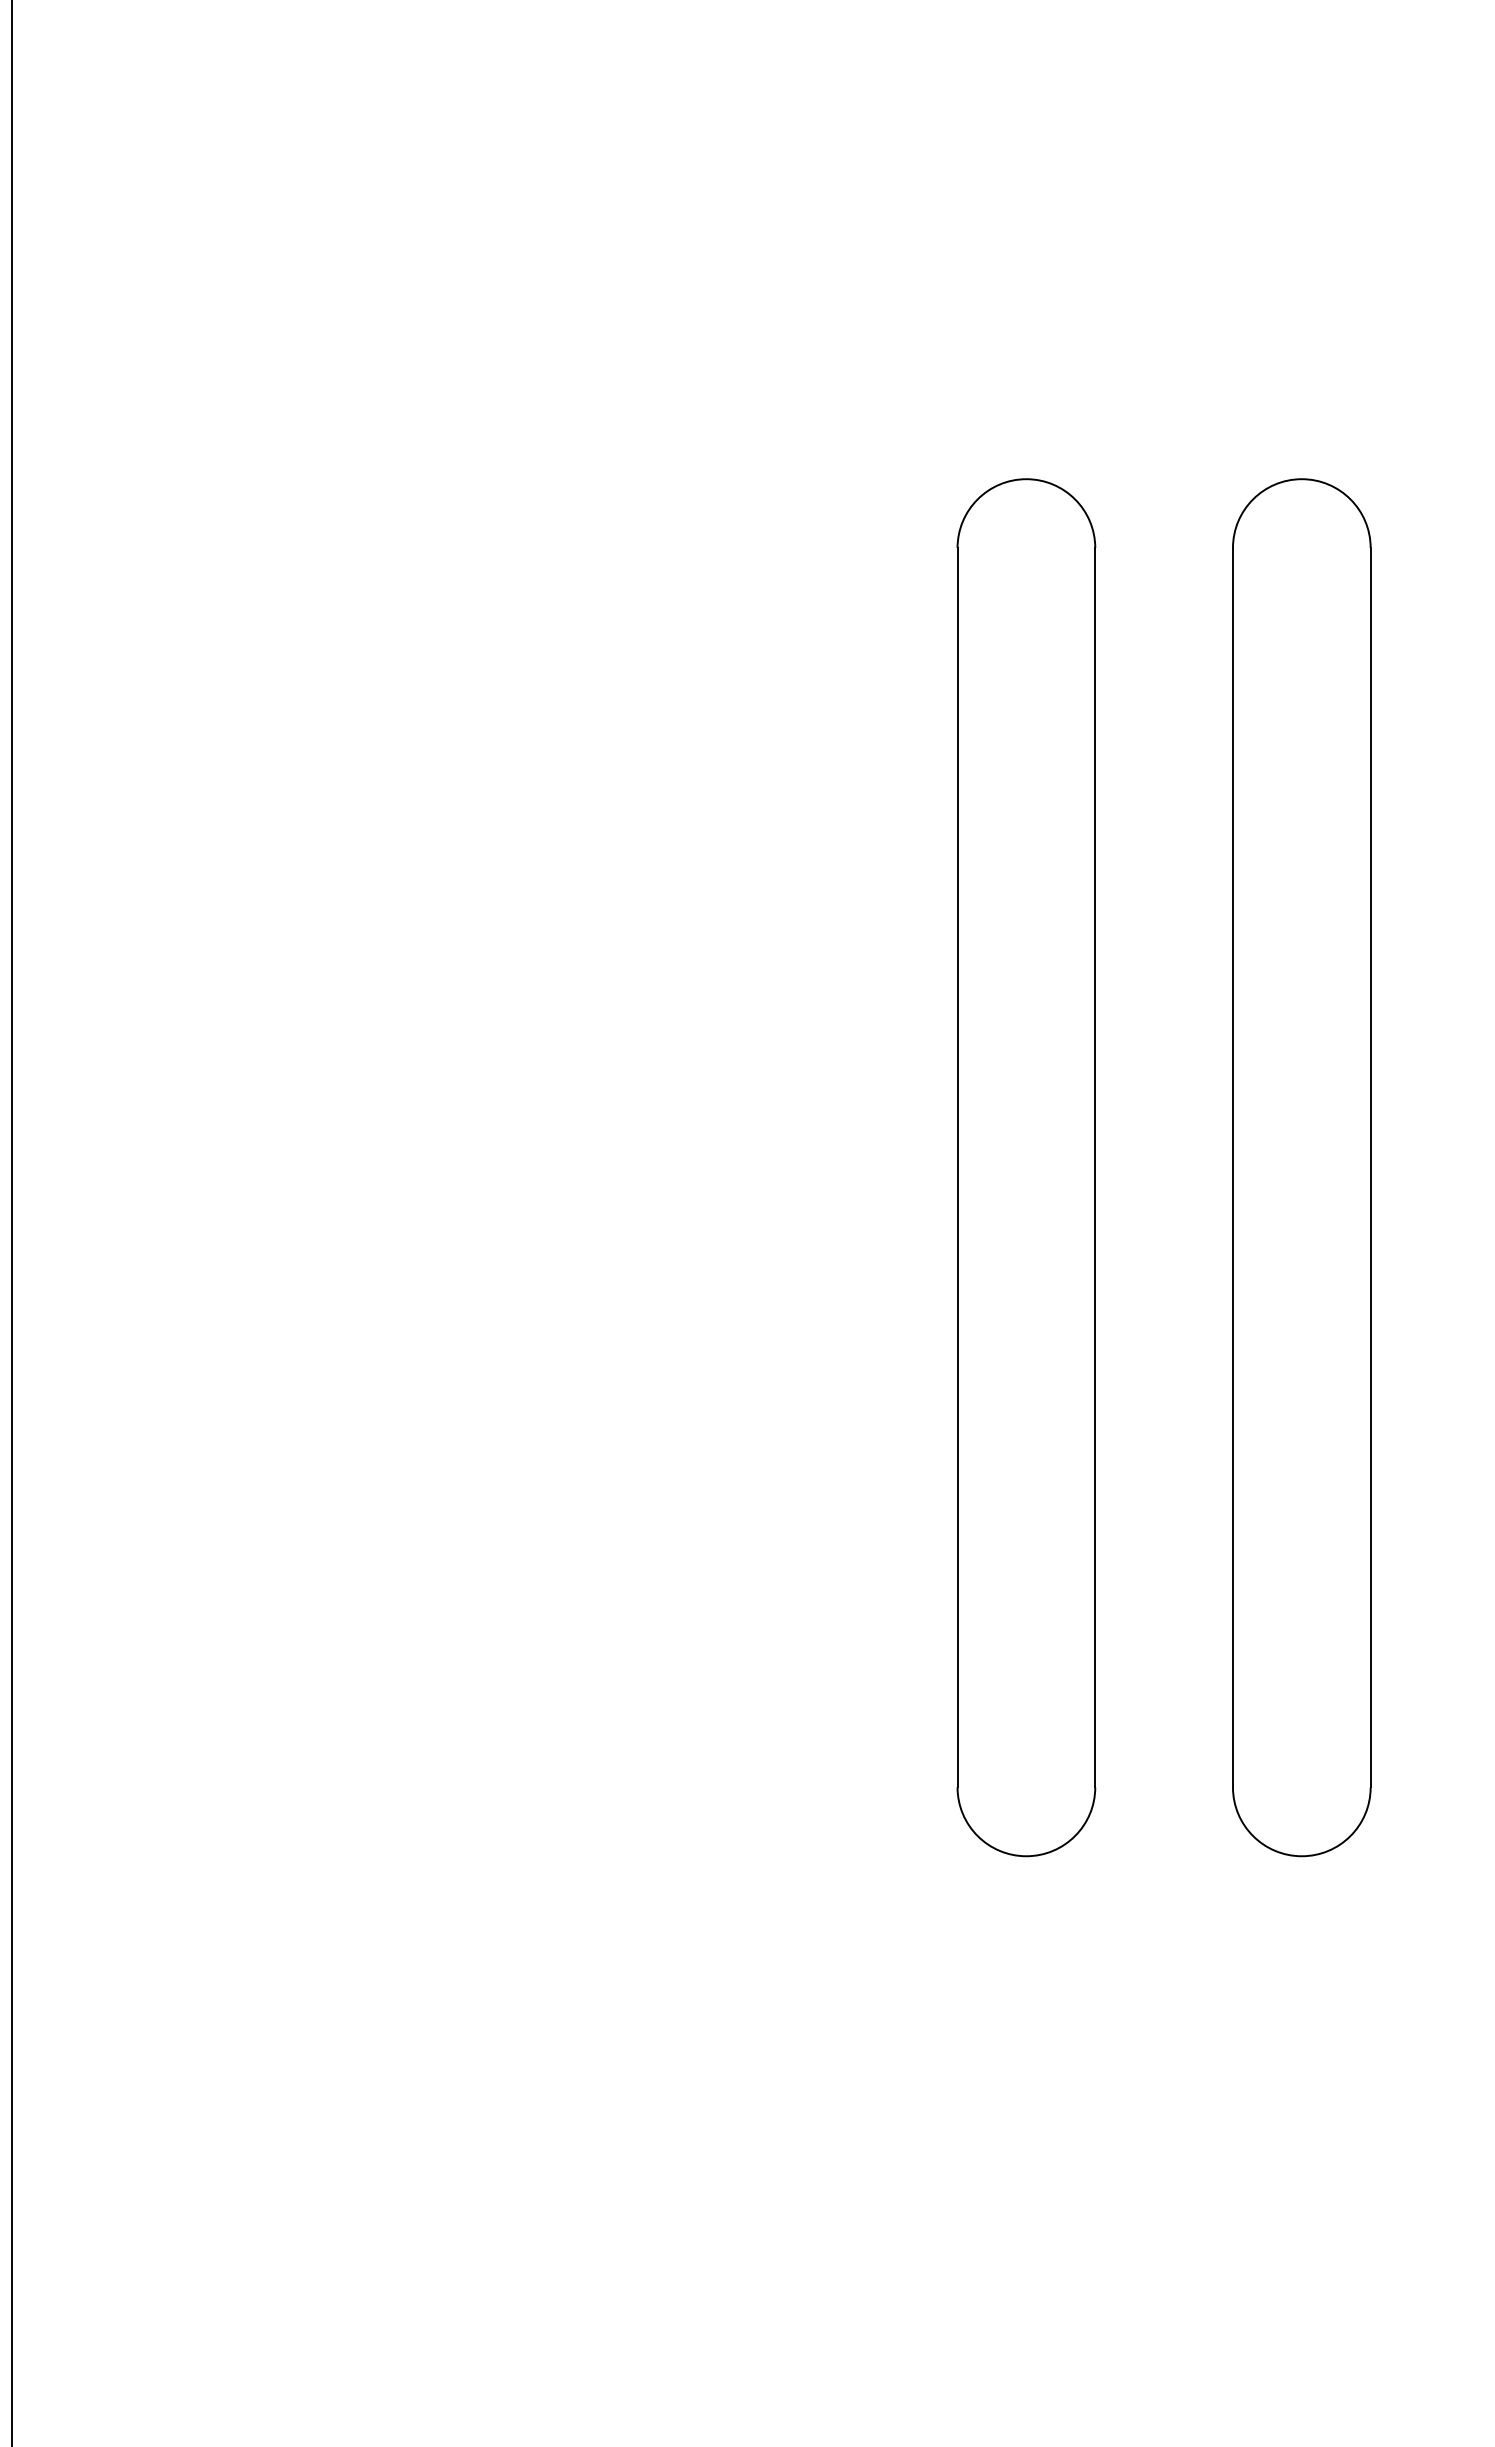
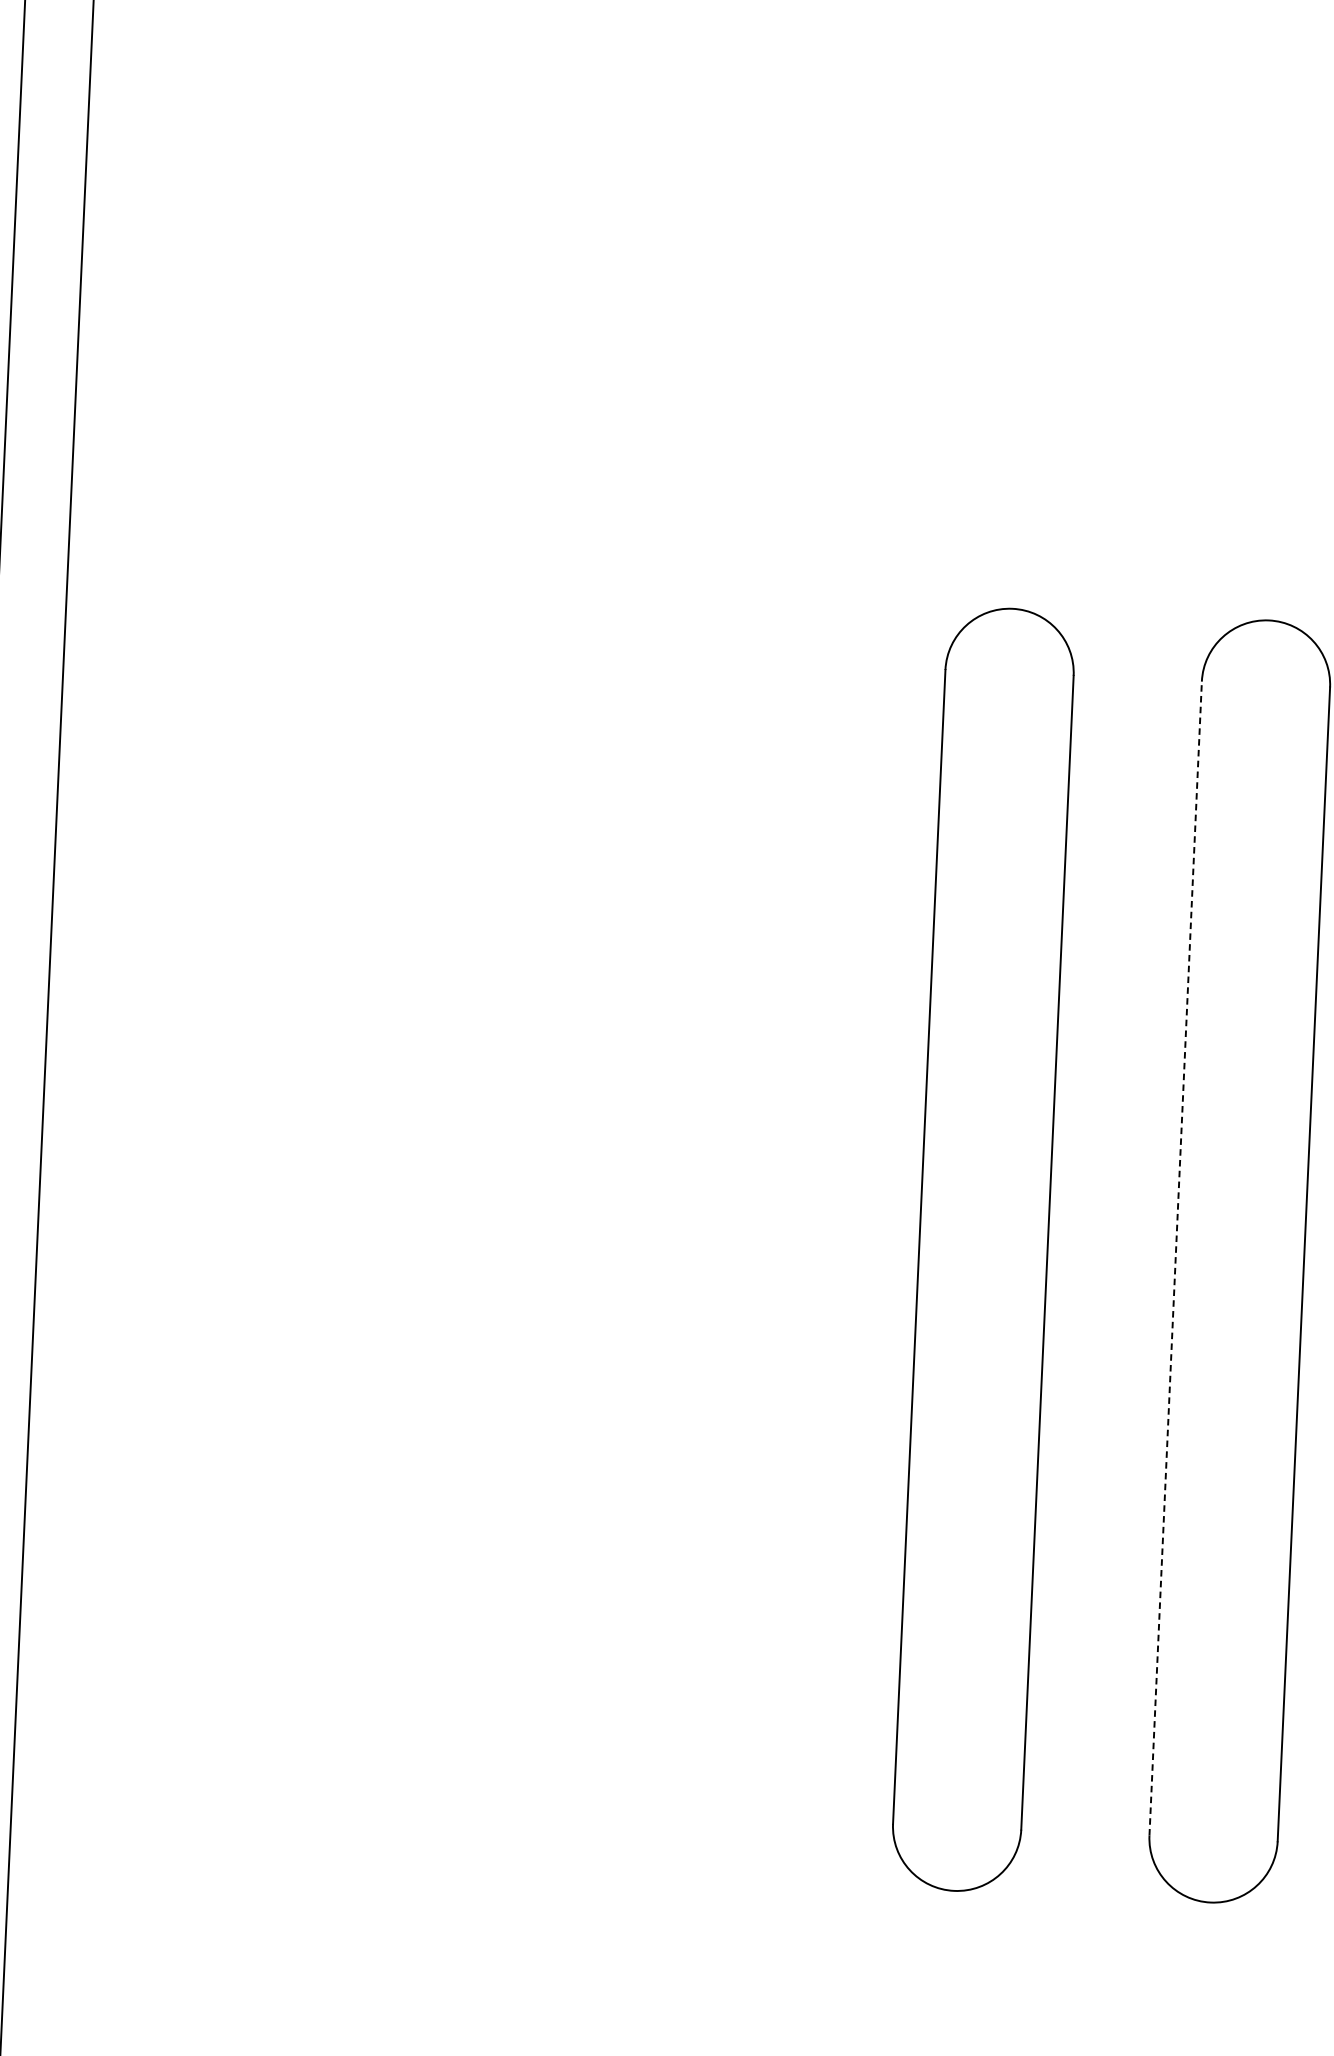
line: (1232, 1167) -> (1175, 1258), solid -> dashed

